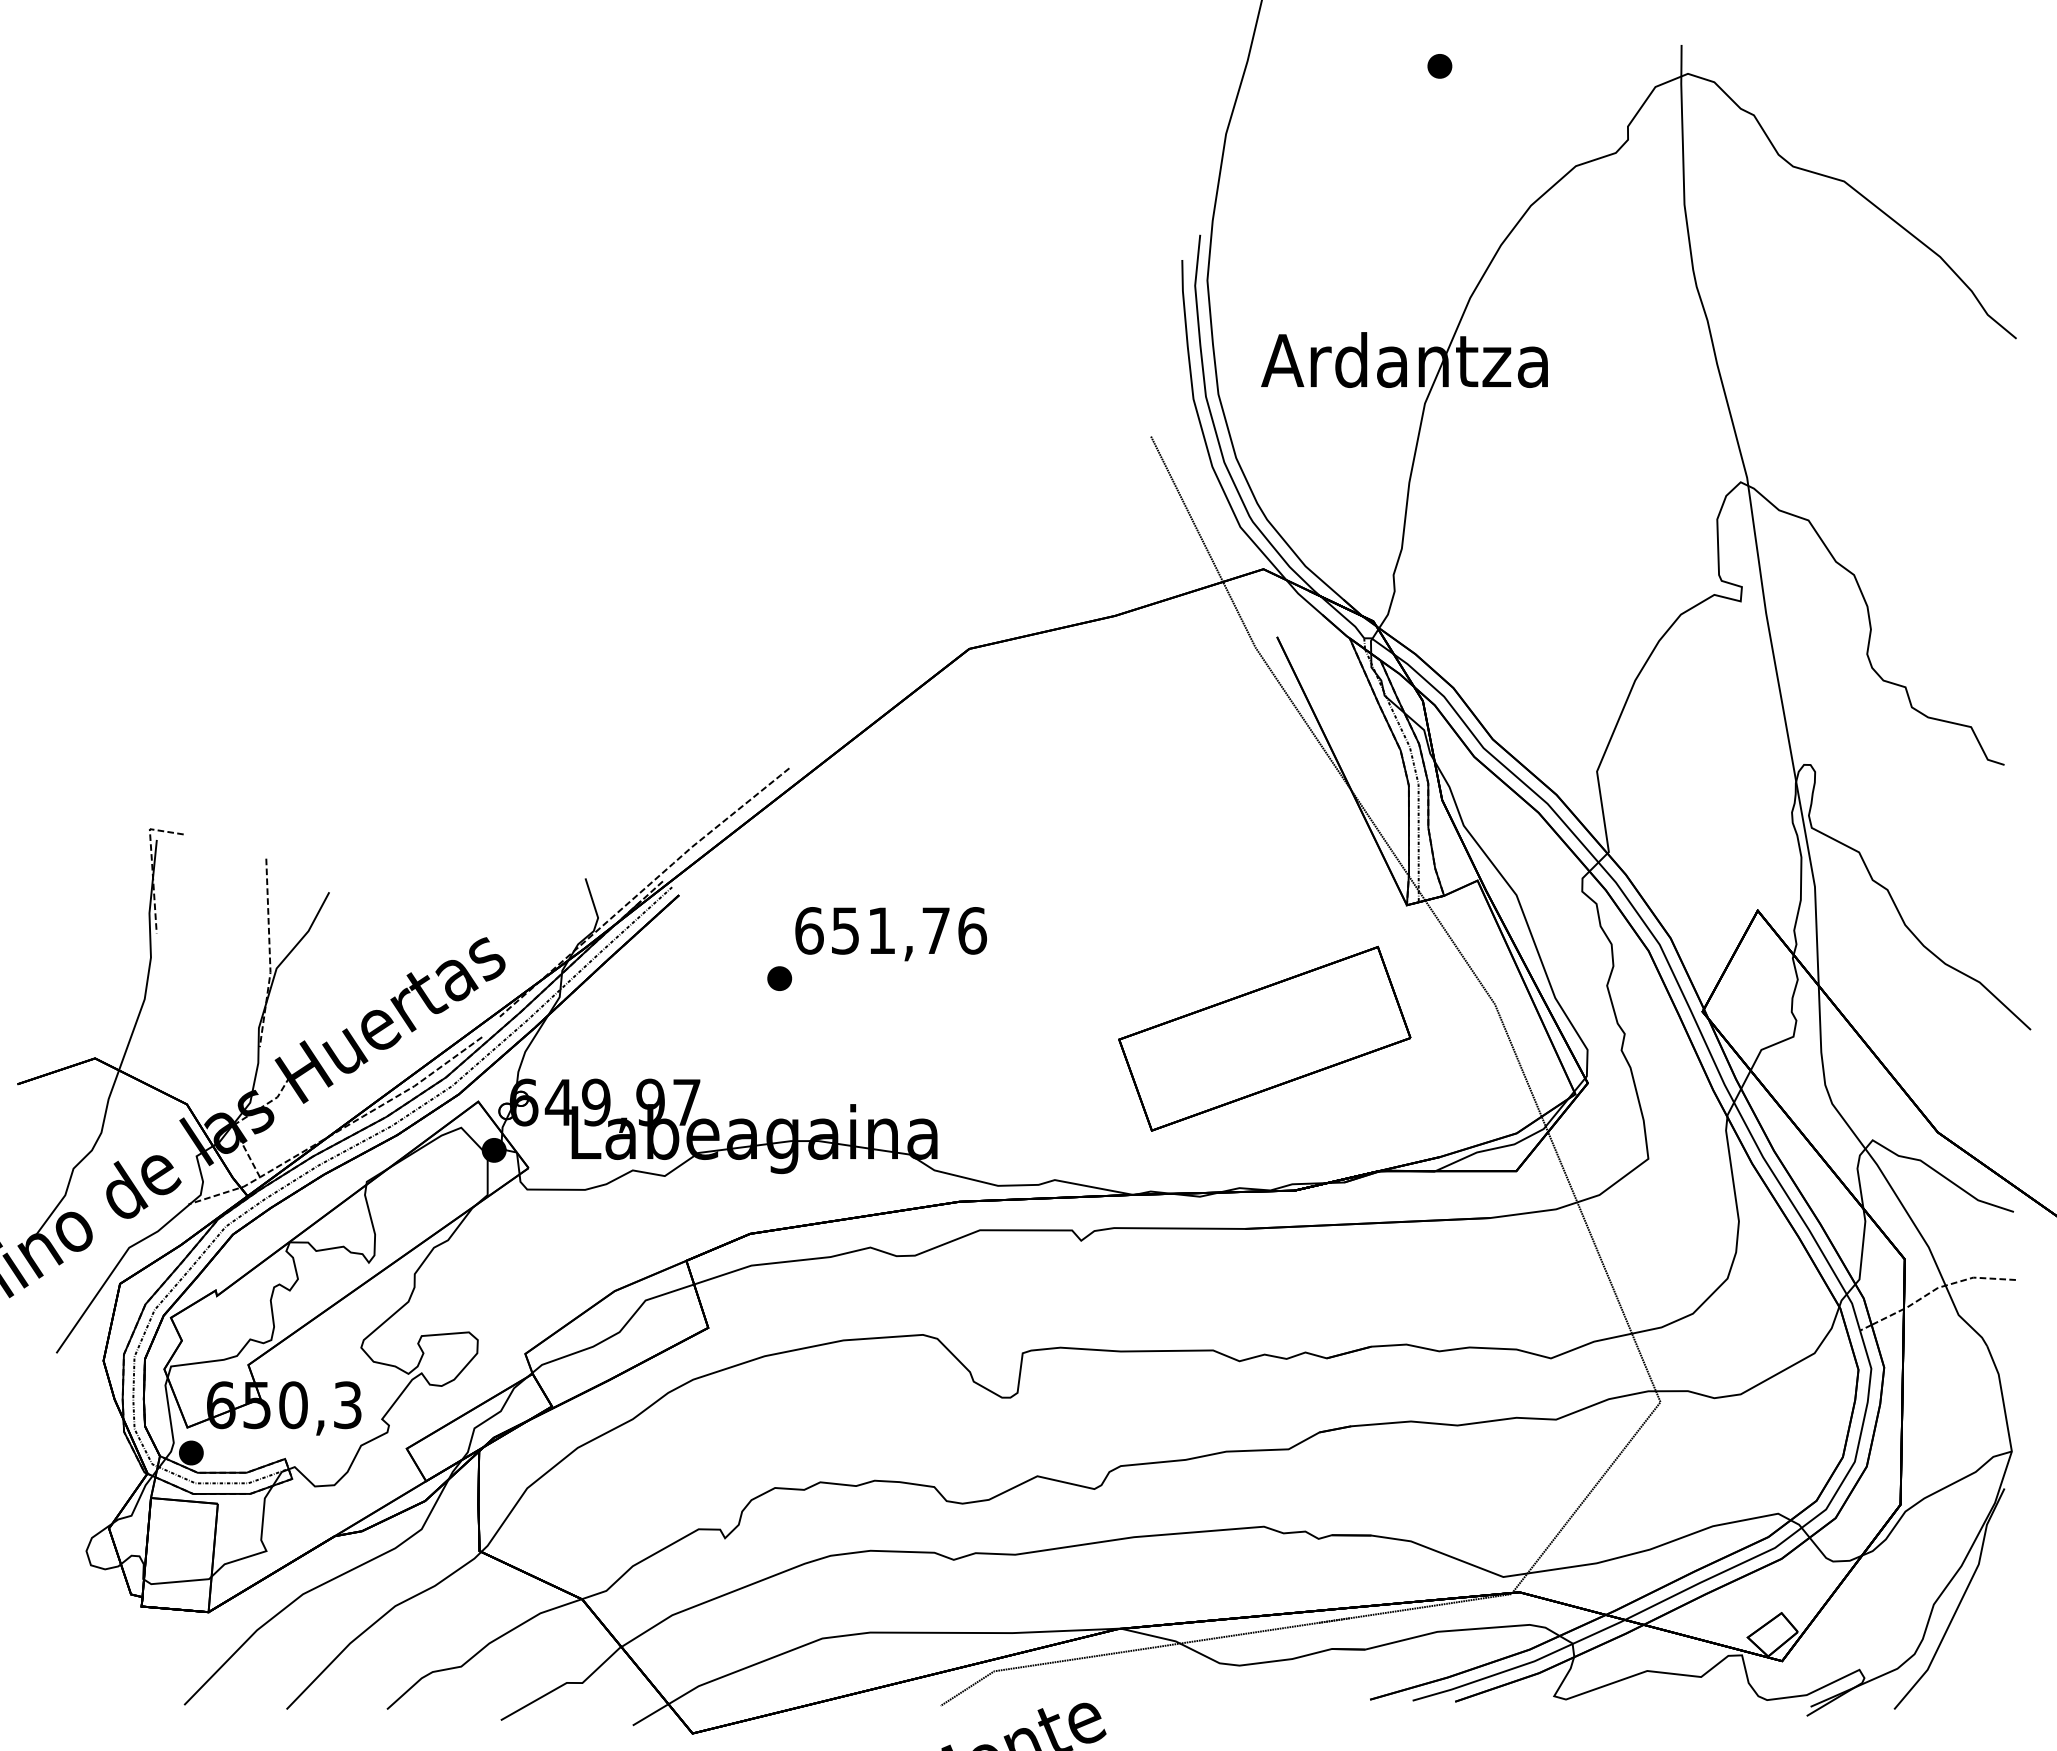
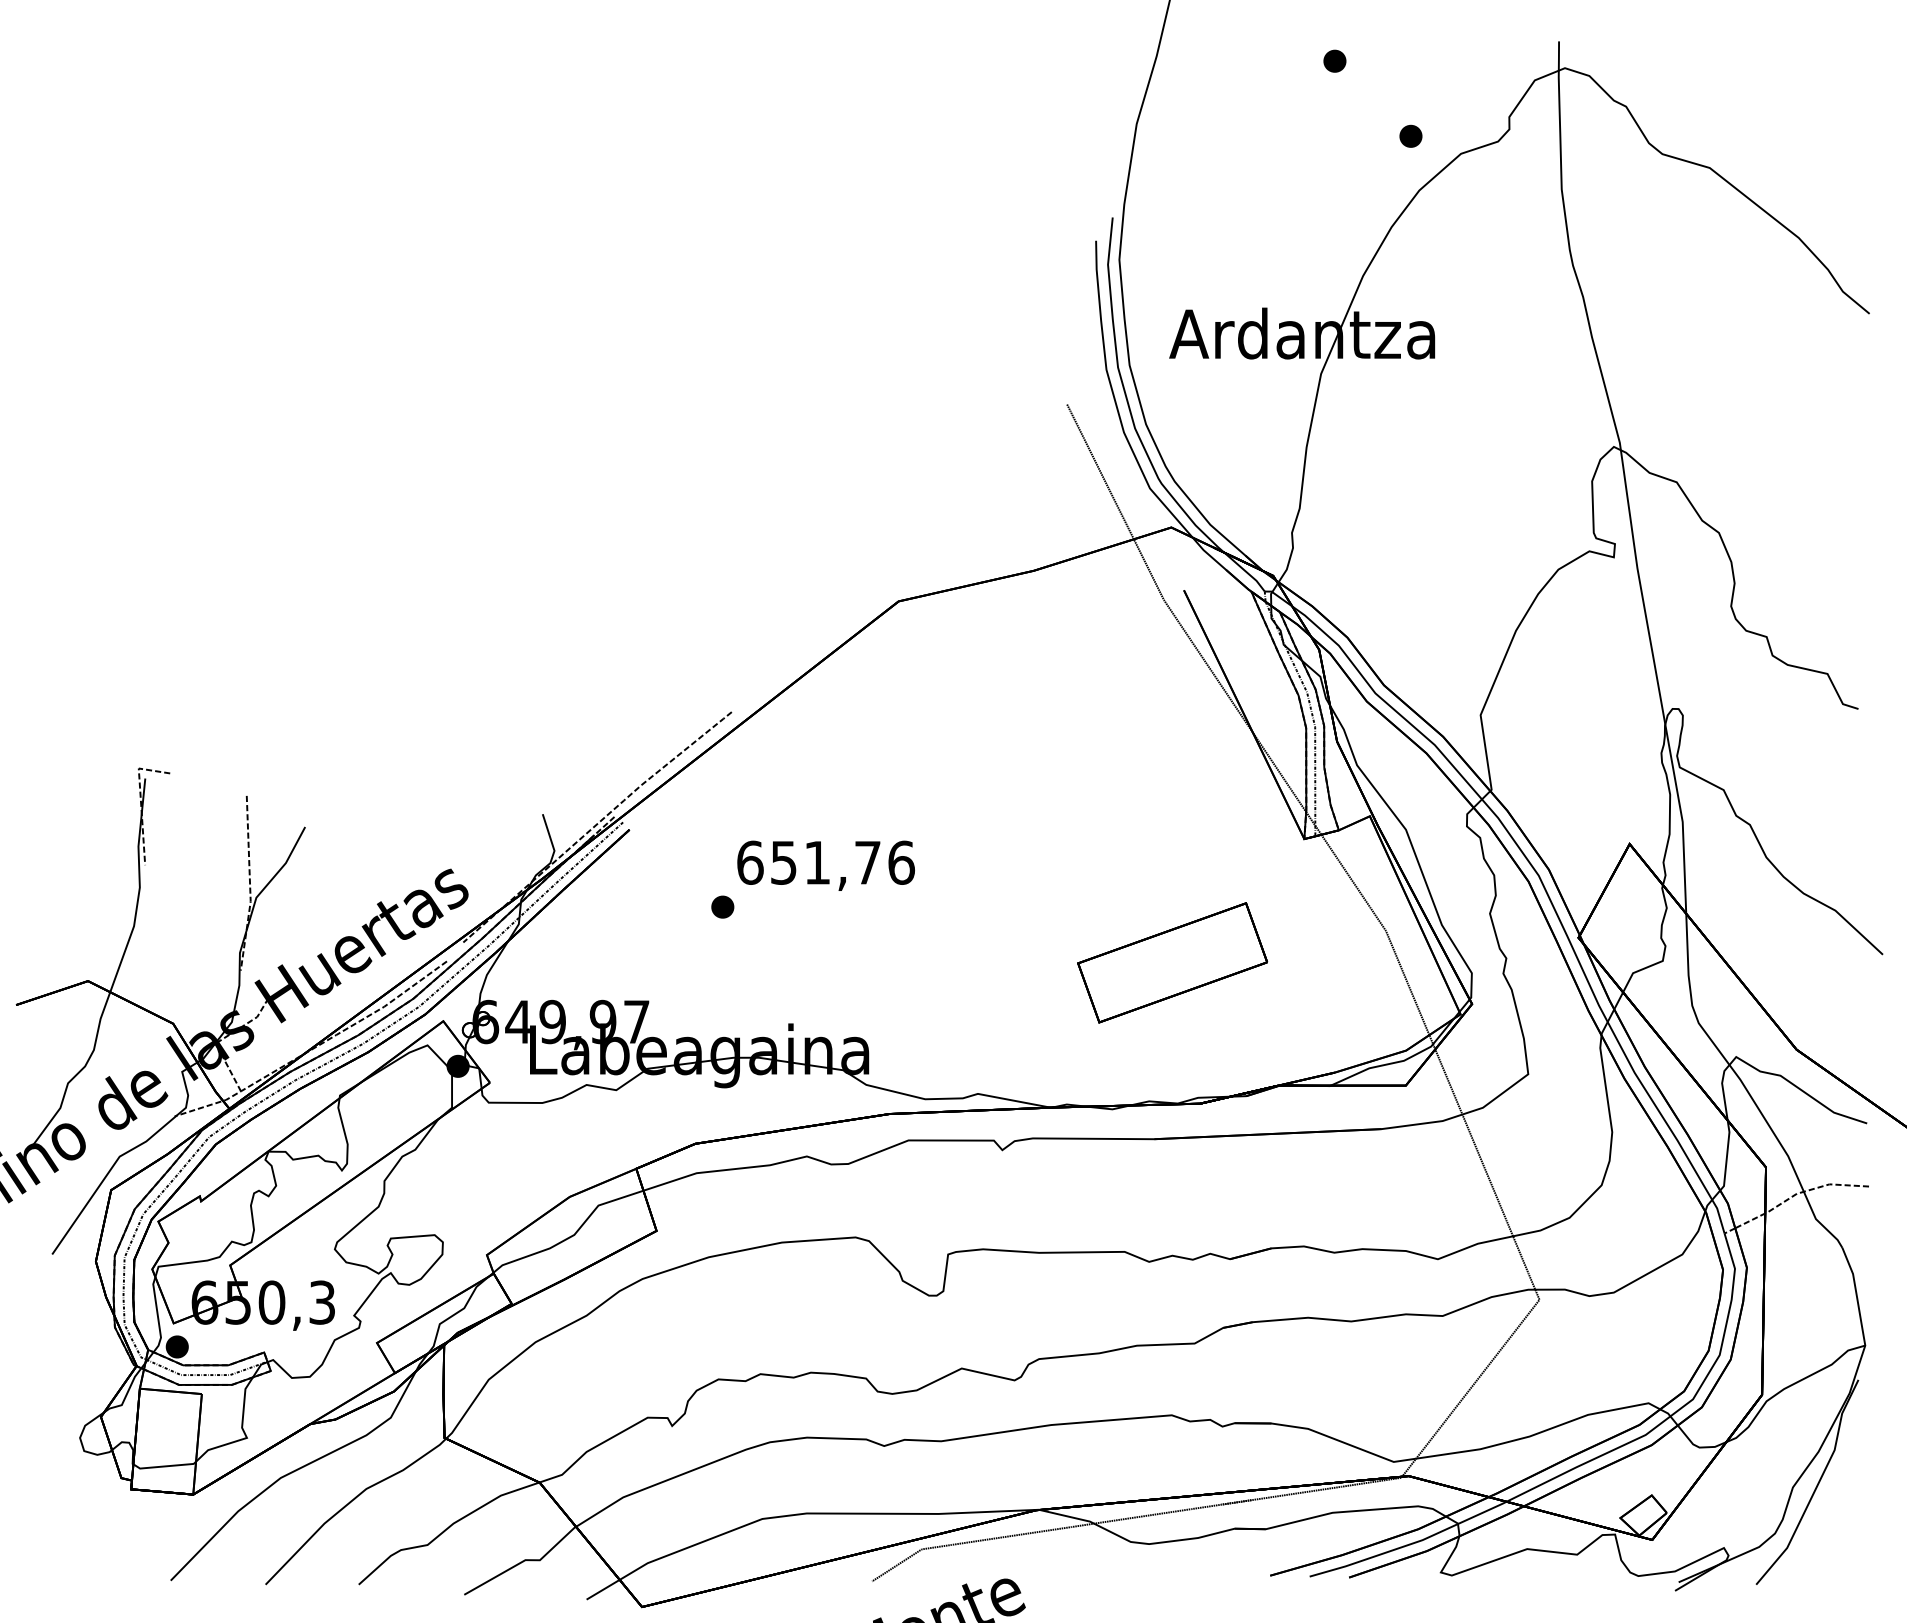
part: (1521, 147) -> (1410, 136), added
part: (1264, 1038) -> (1172, 962), size x0.7

